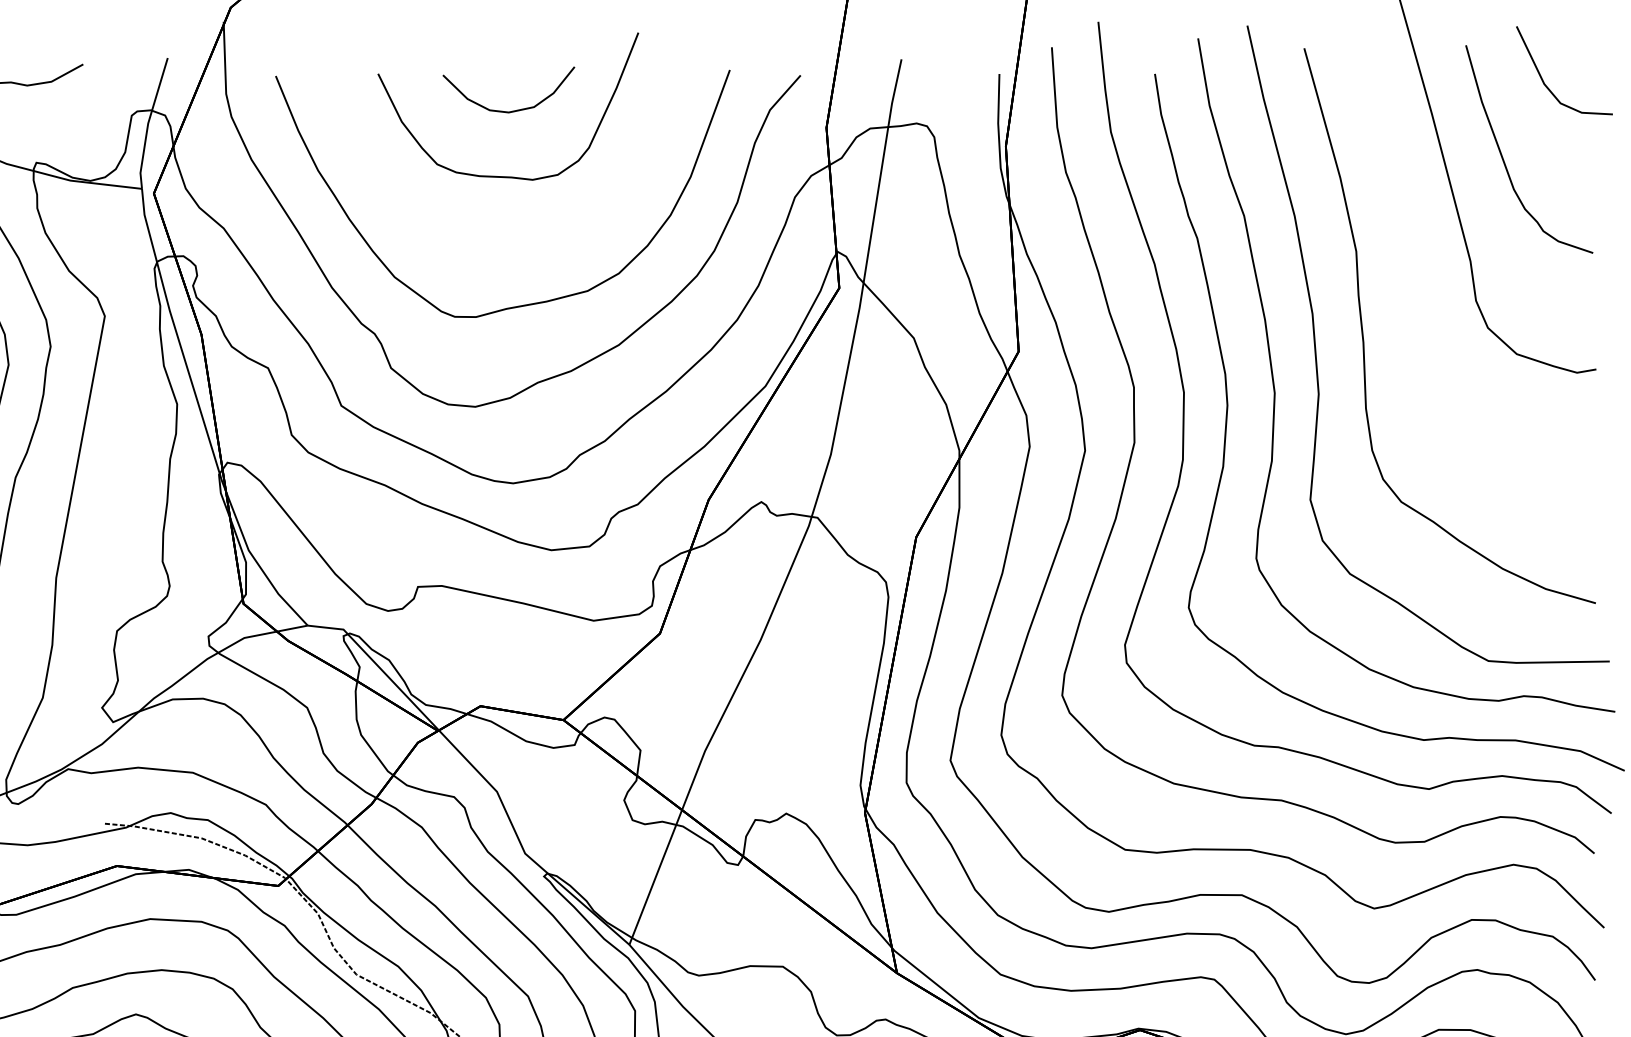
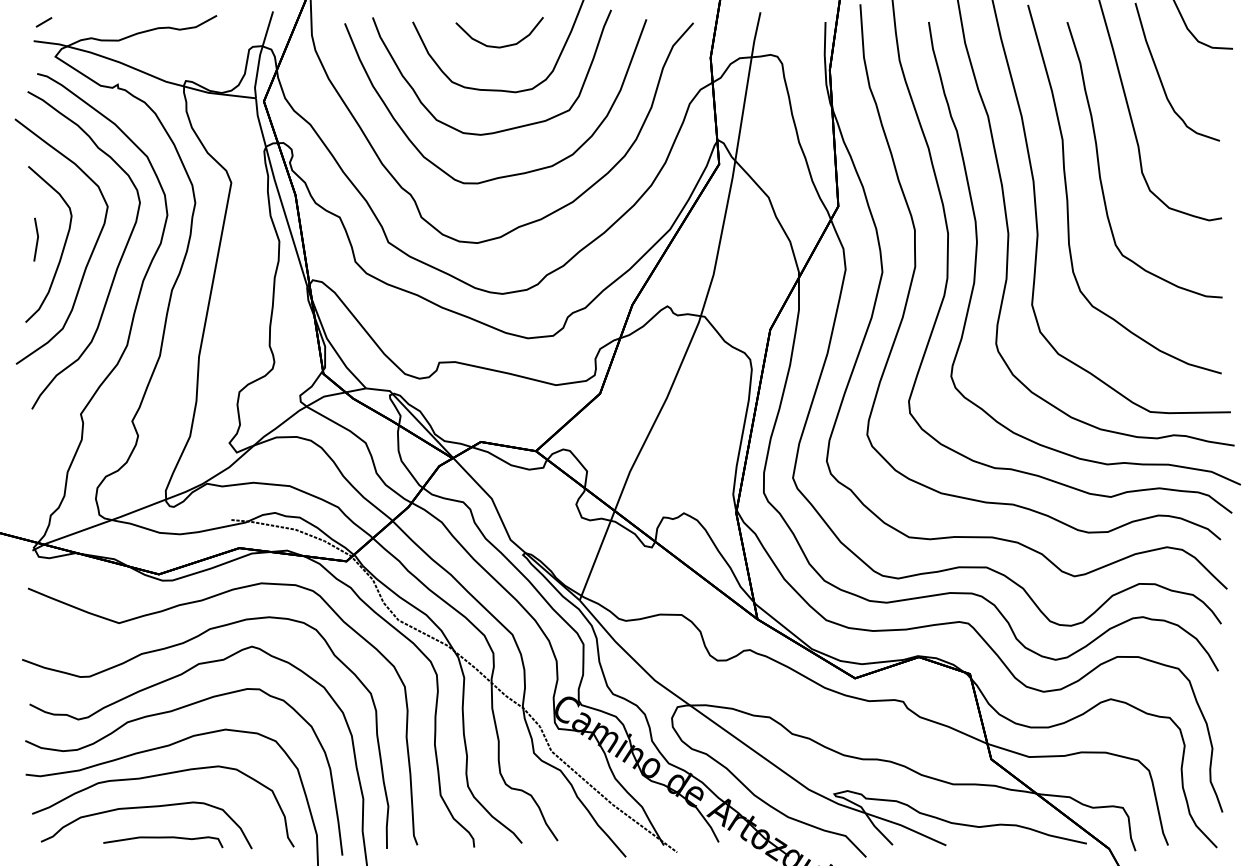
curve: (520, 234) -> (507, 128), added
curve: (1411, 283) -> (1099, 161), added

